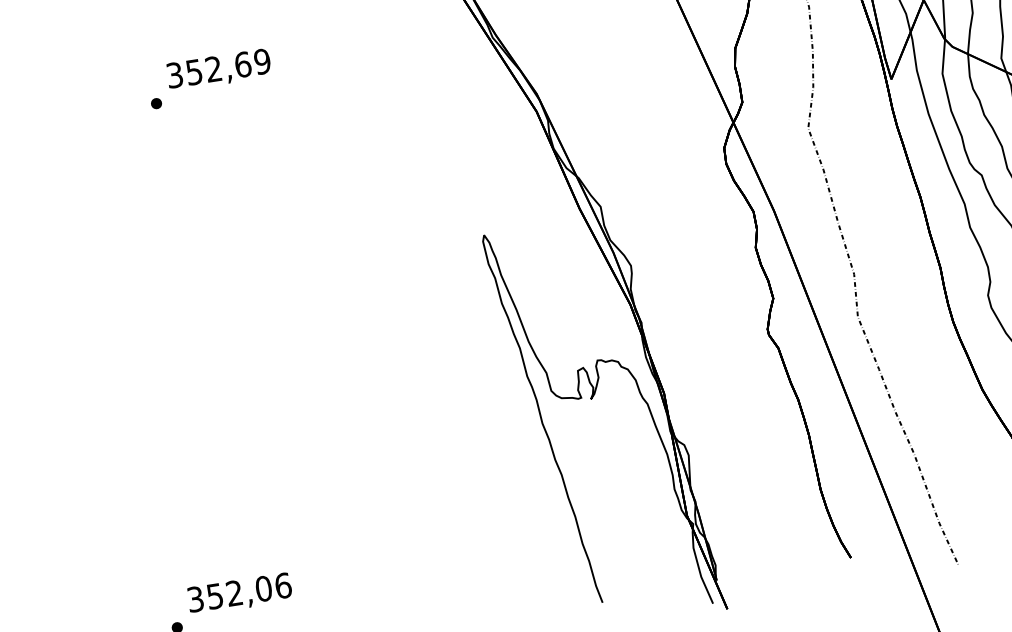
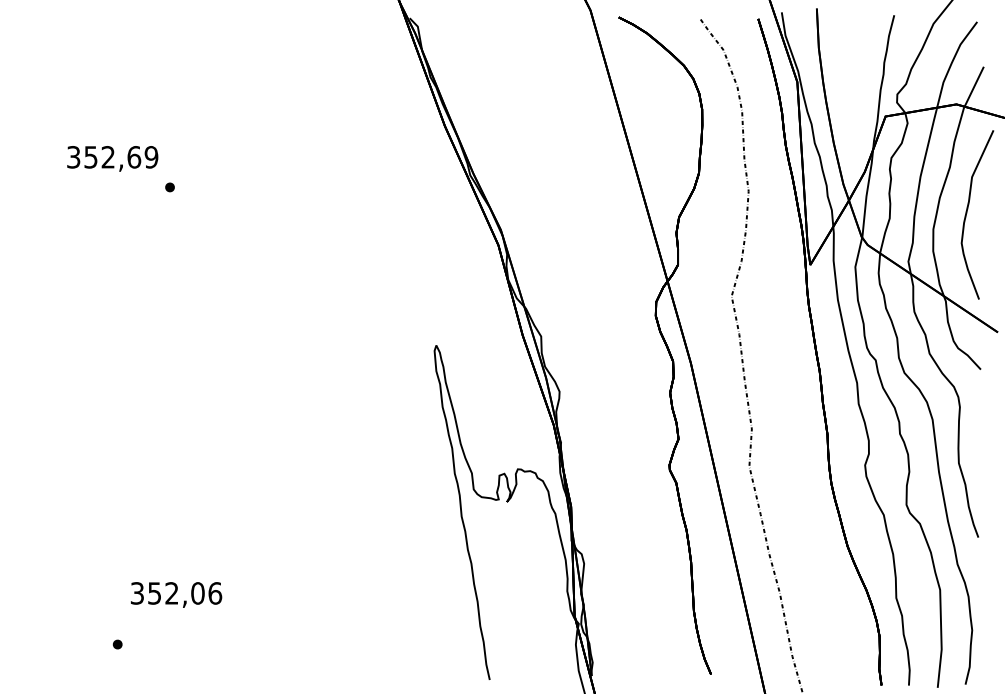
text: (218, 69) -> (112, 158), moved
text: (239, 593) -> (176, 594), moved

